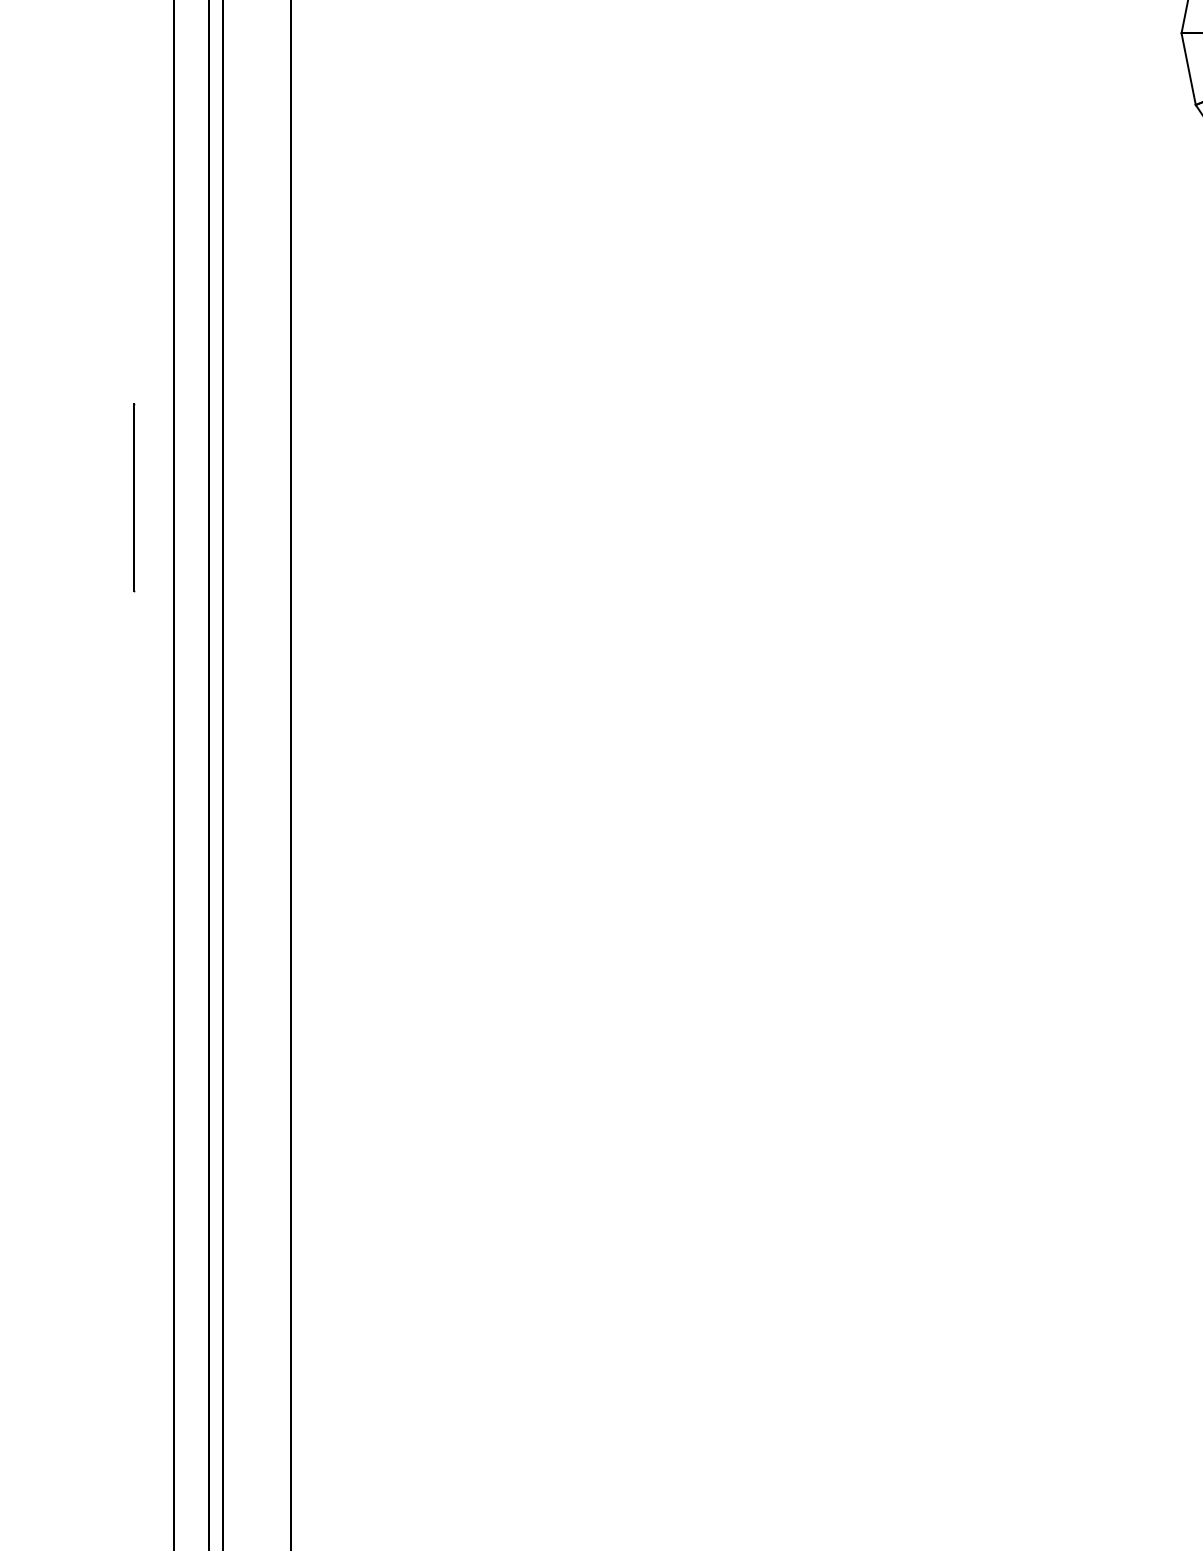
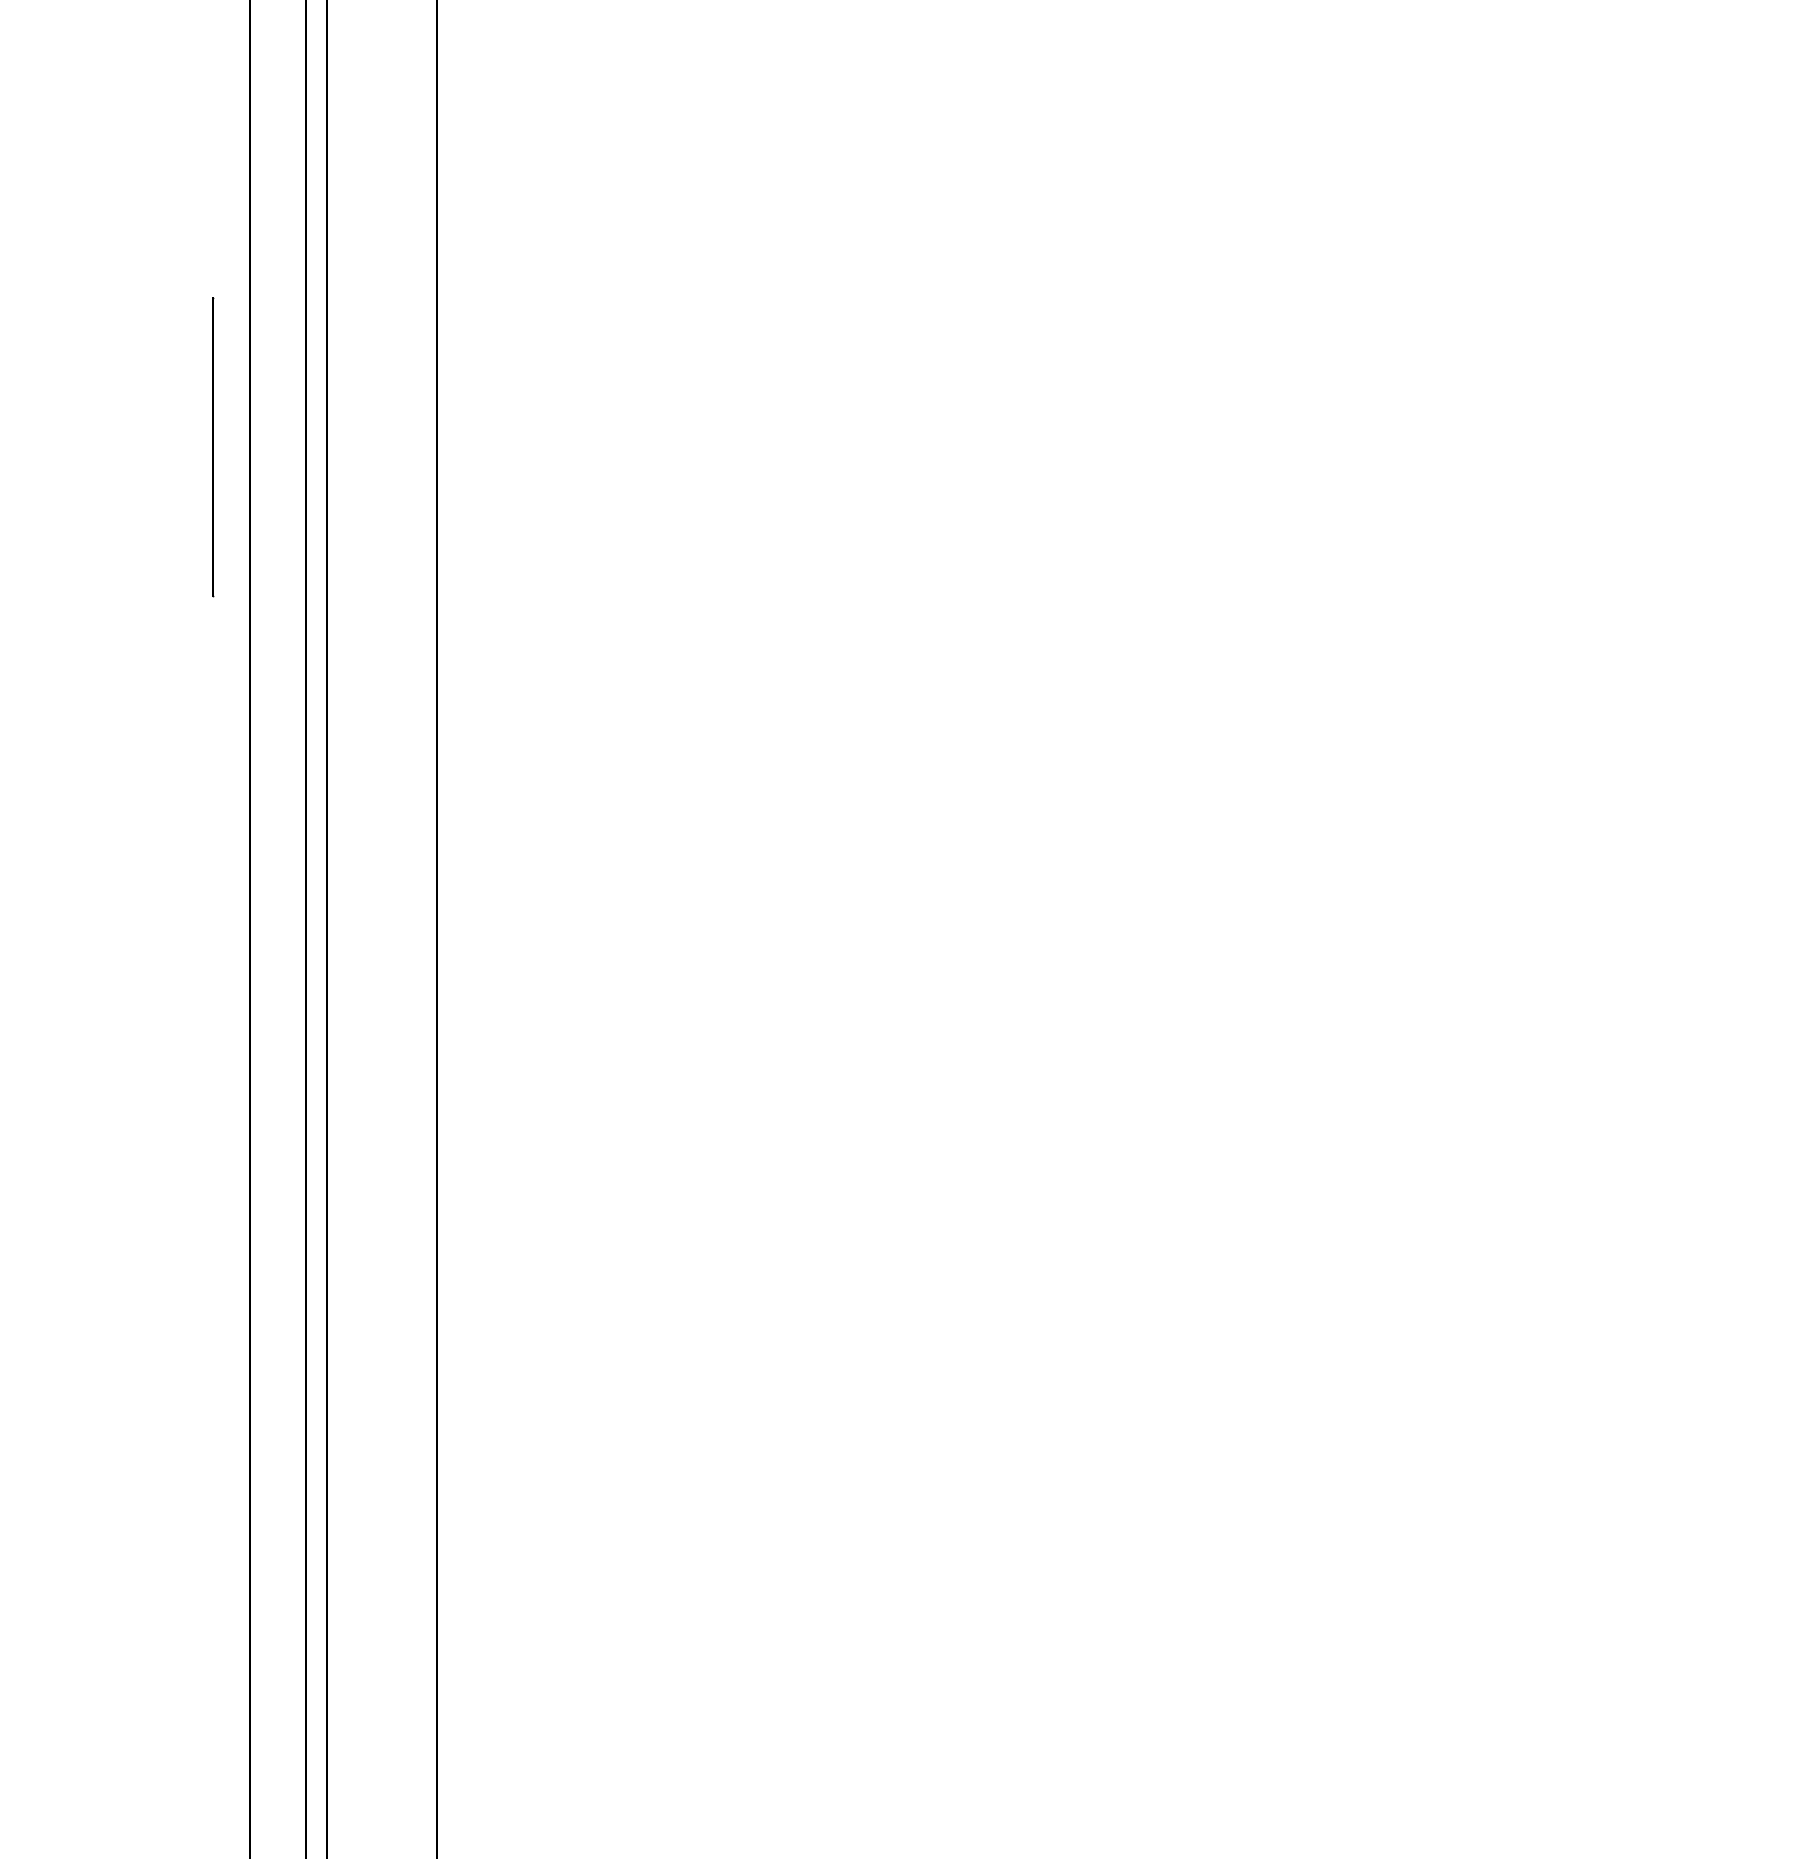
line: (134, 497) -> (214, 447), moved

